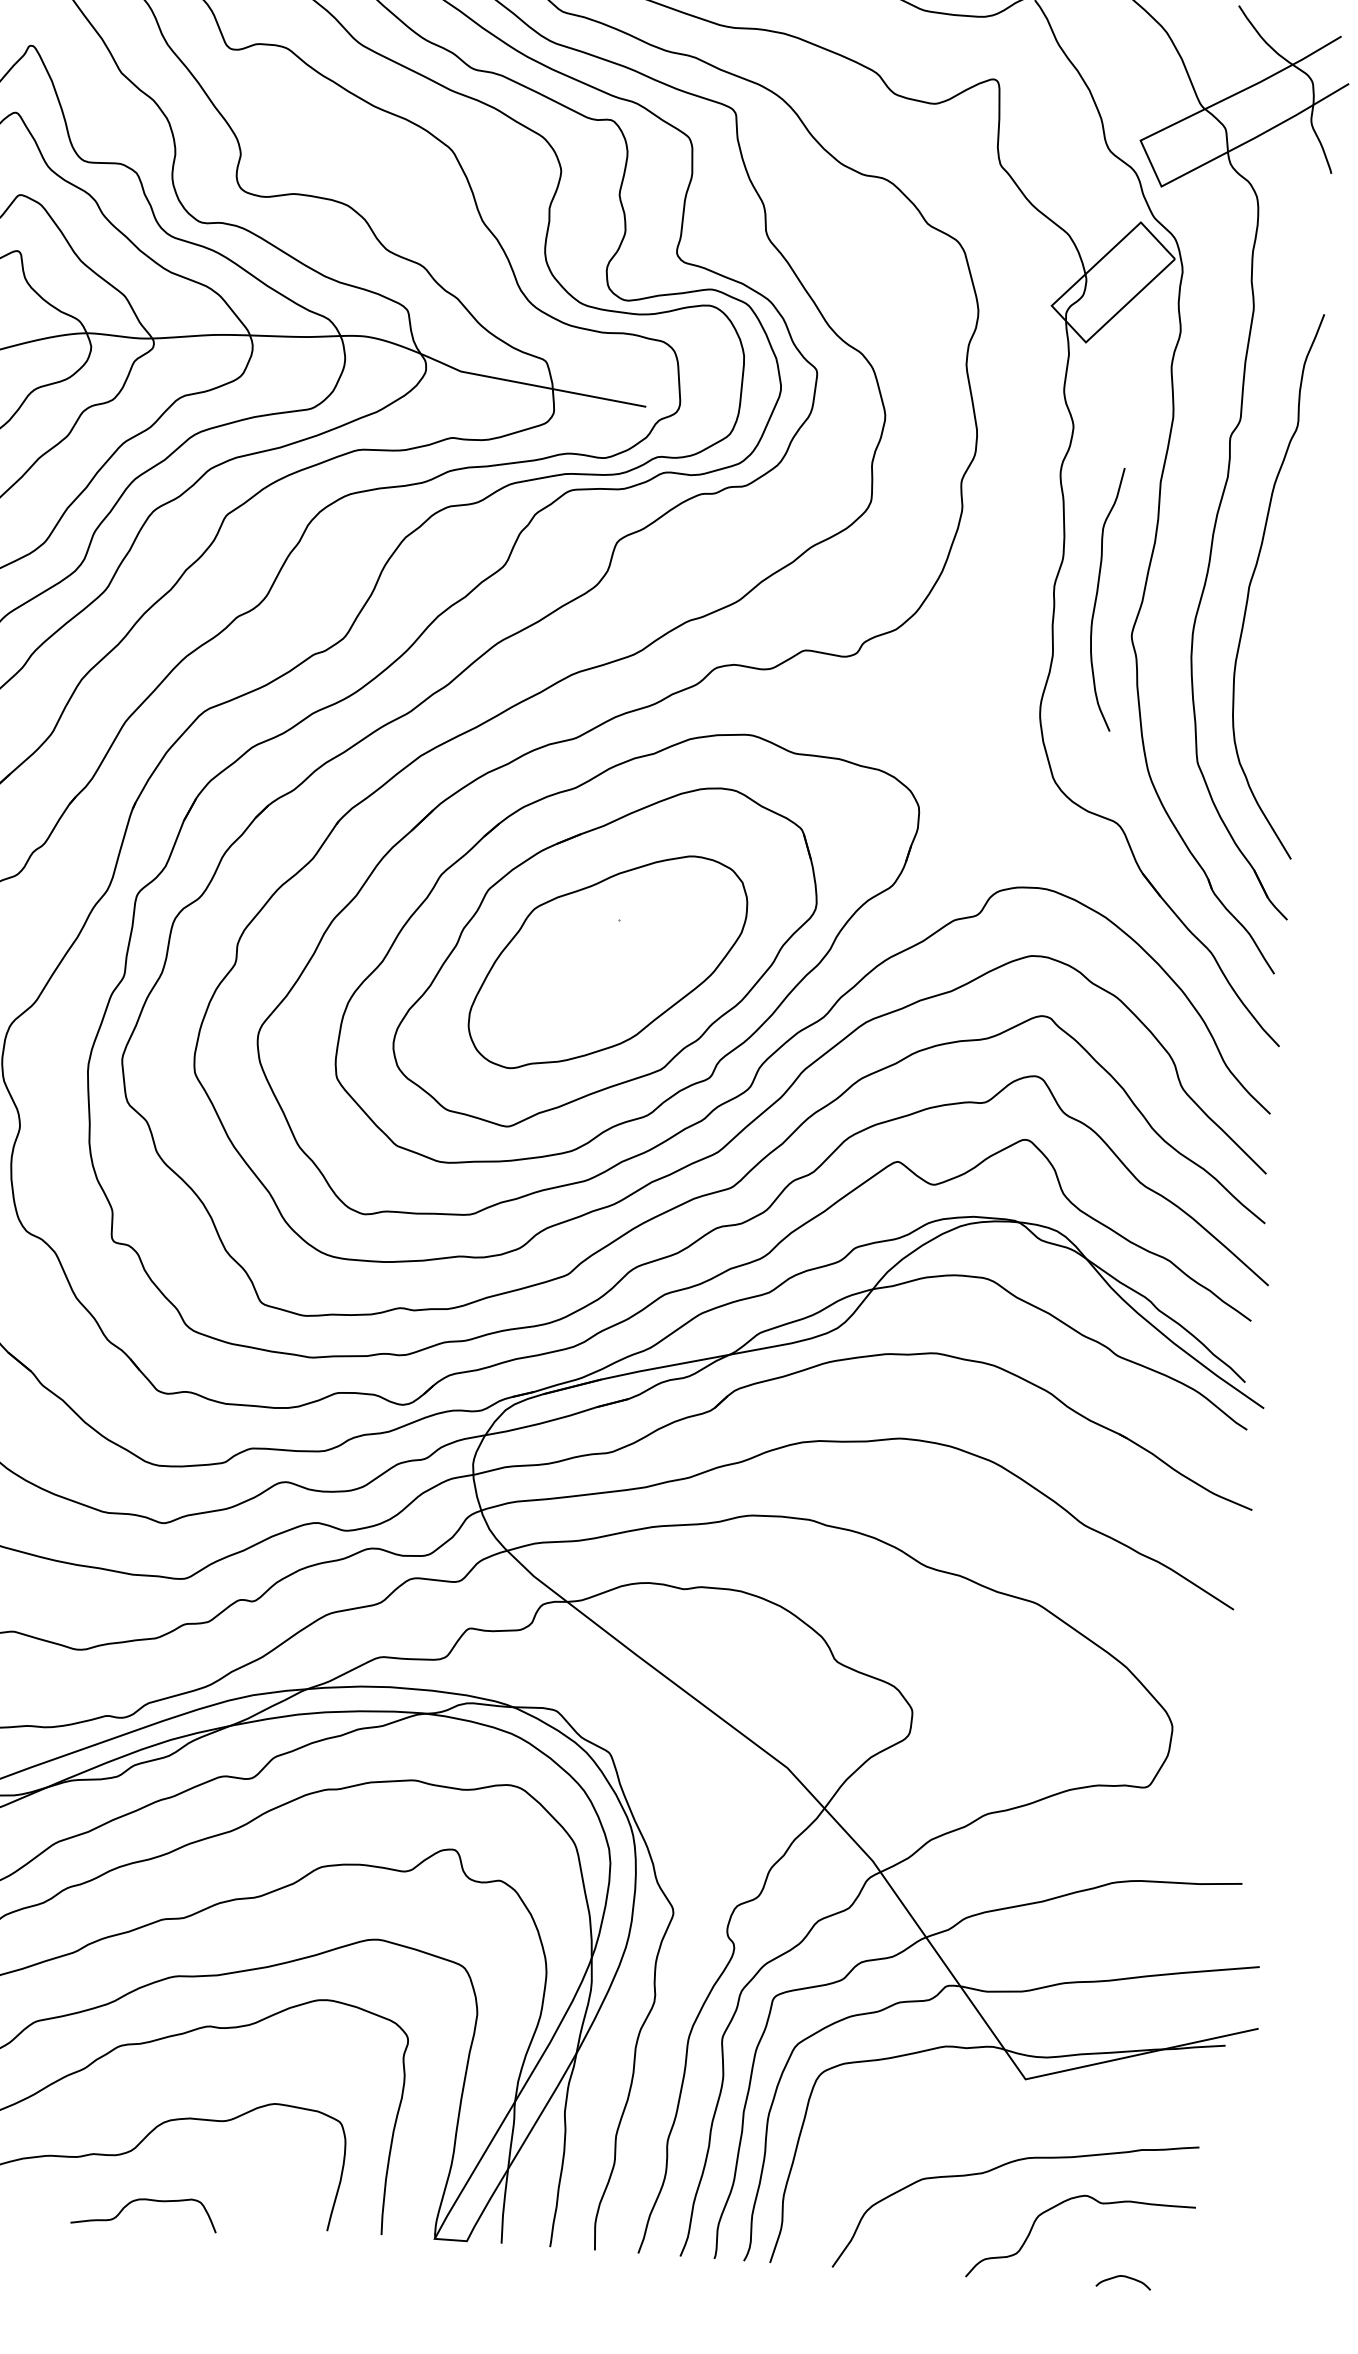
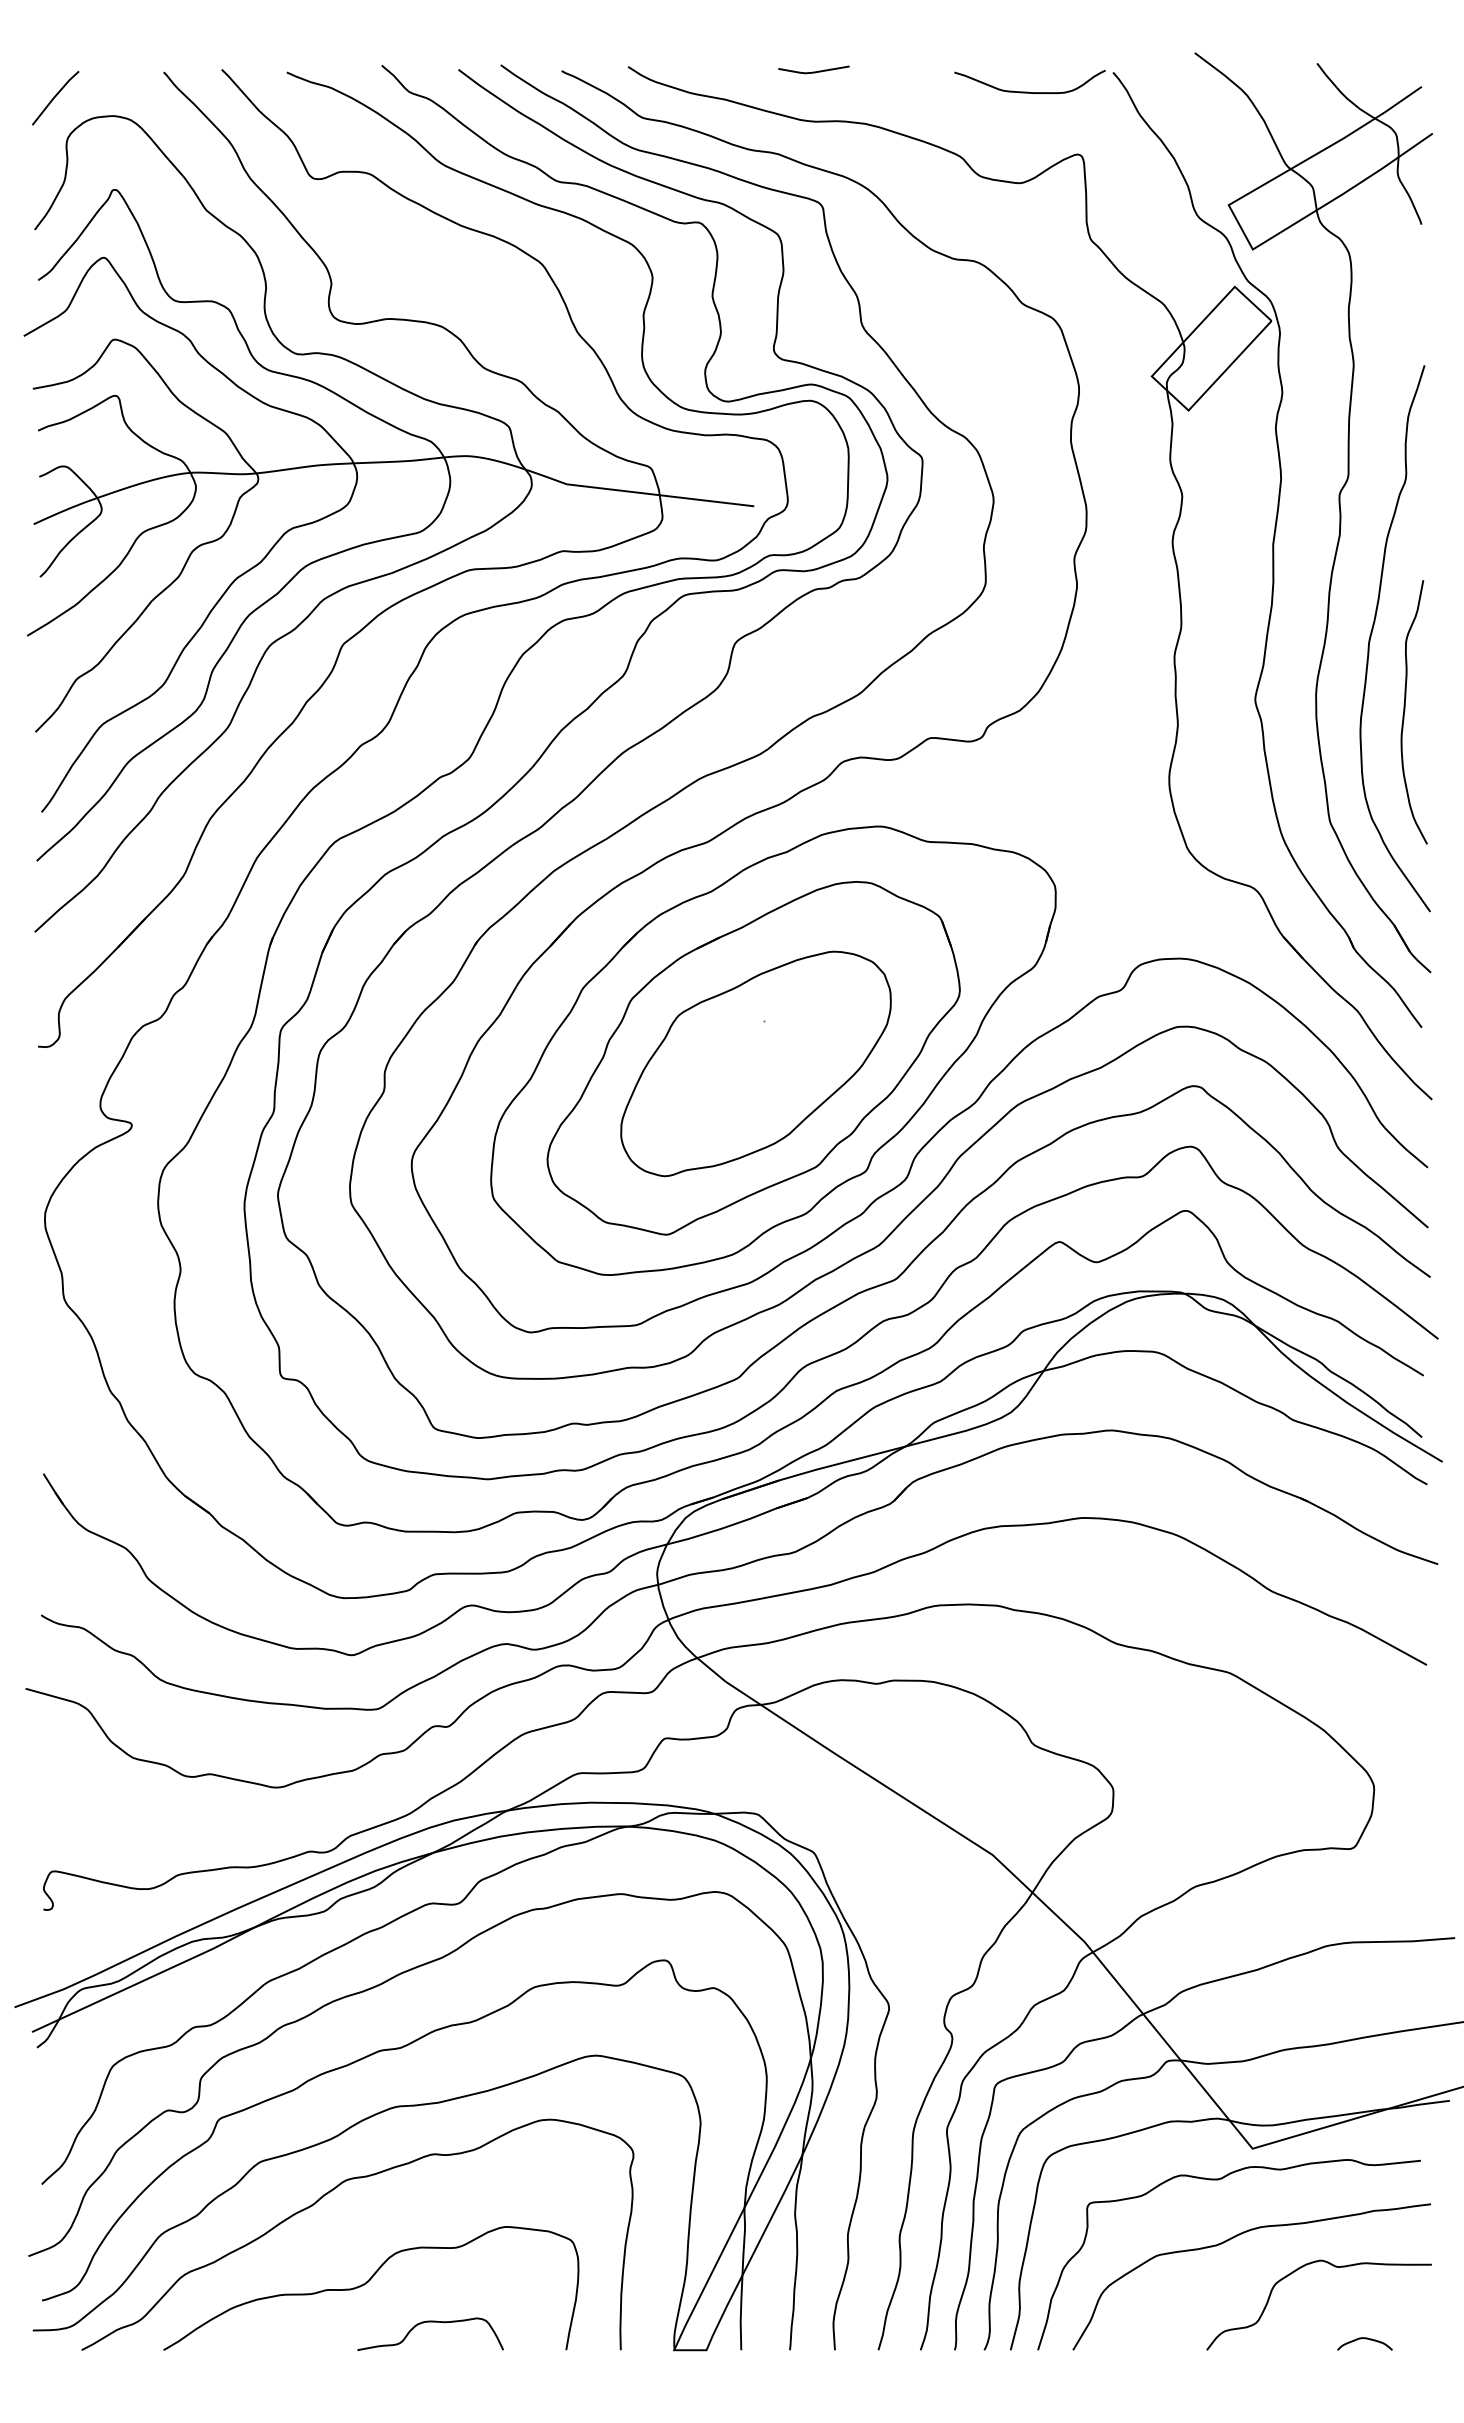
curve: (1097, 596) -> (1405, 710), moved
curve: (989, 2108) -> (1218, 2180), added
curve: (145, 2200) -> (430, 2322), moved

